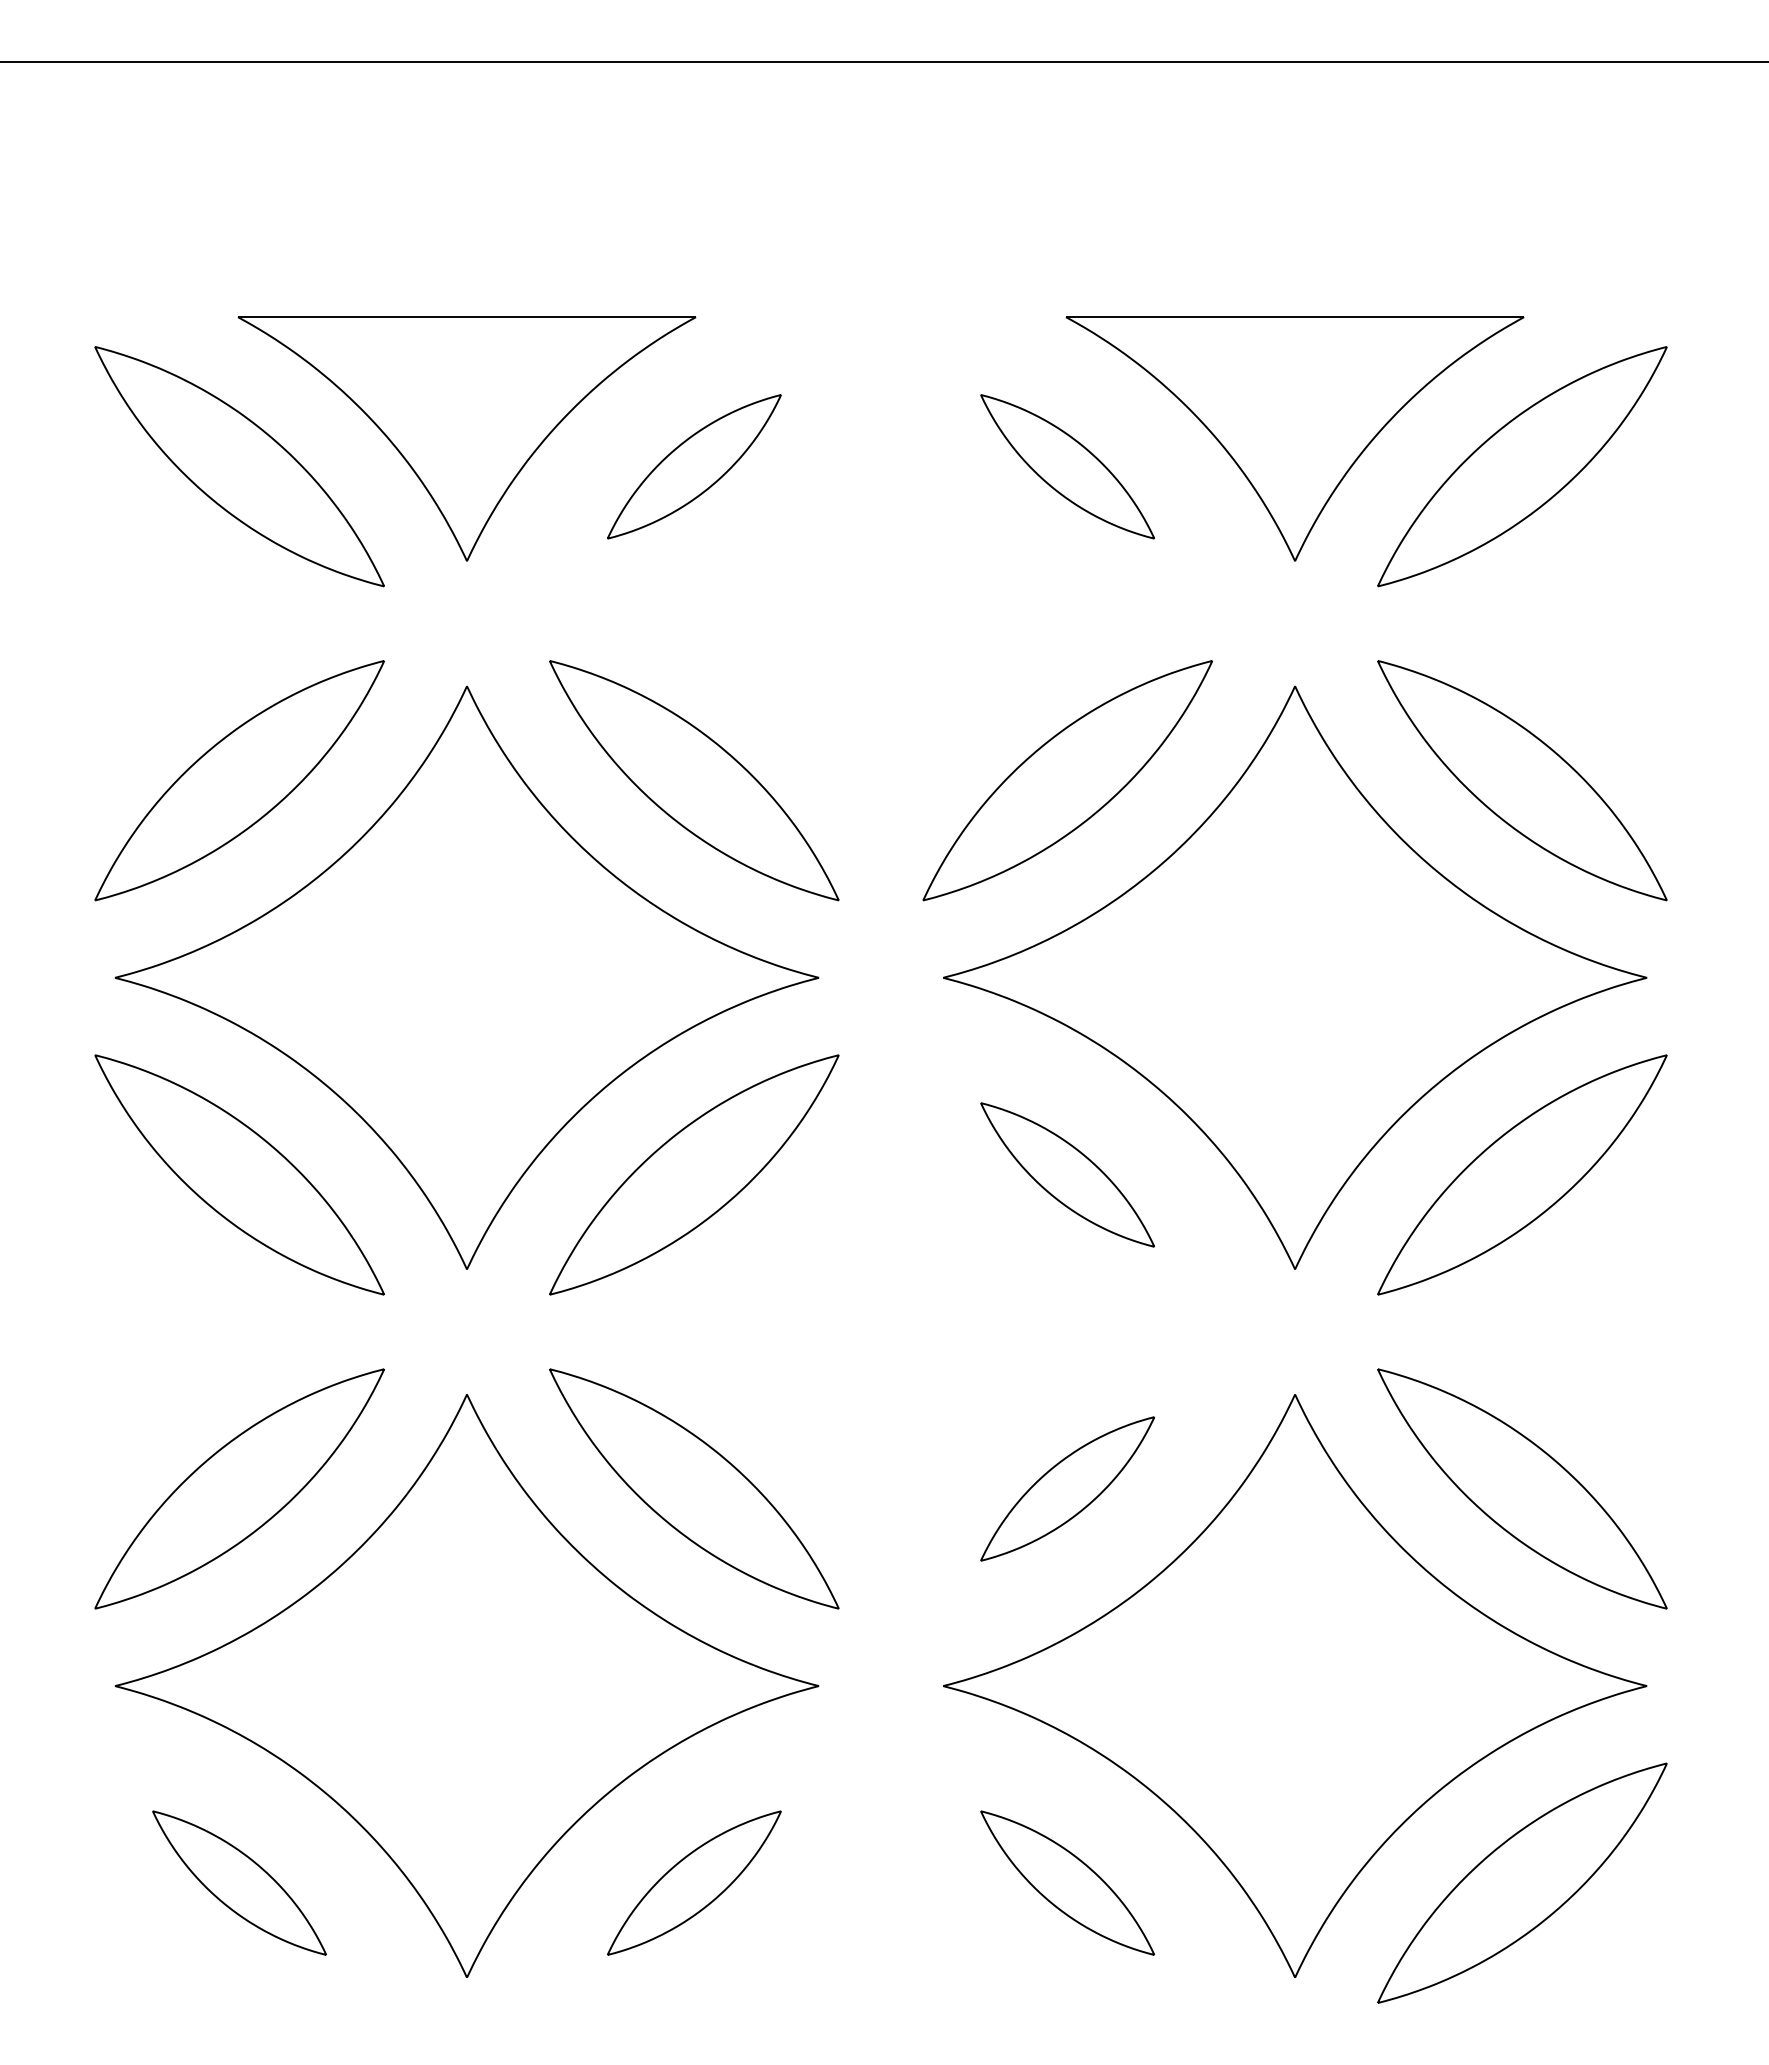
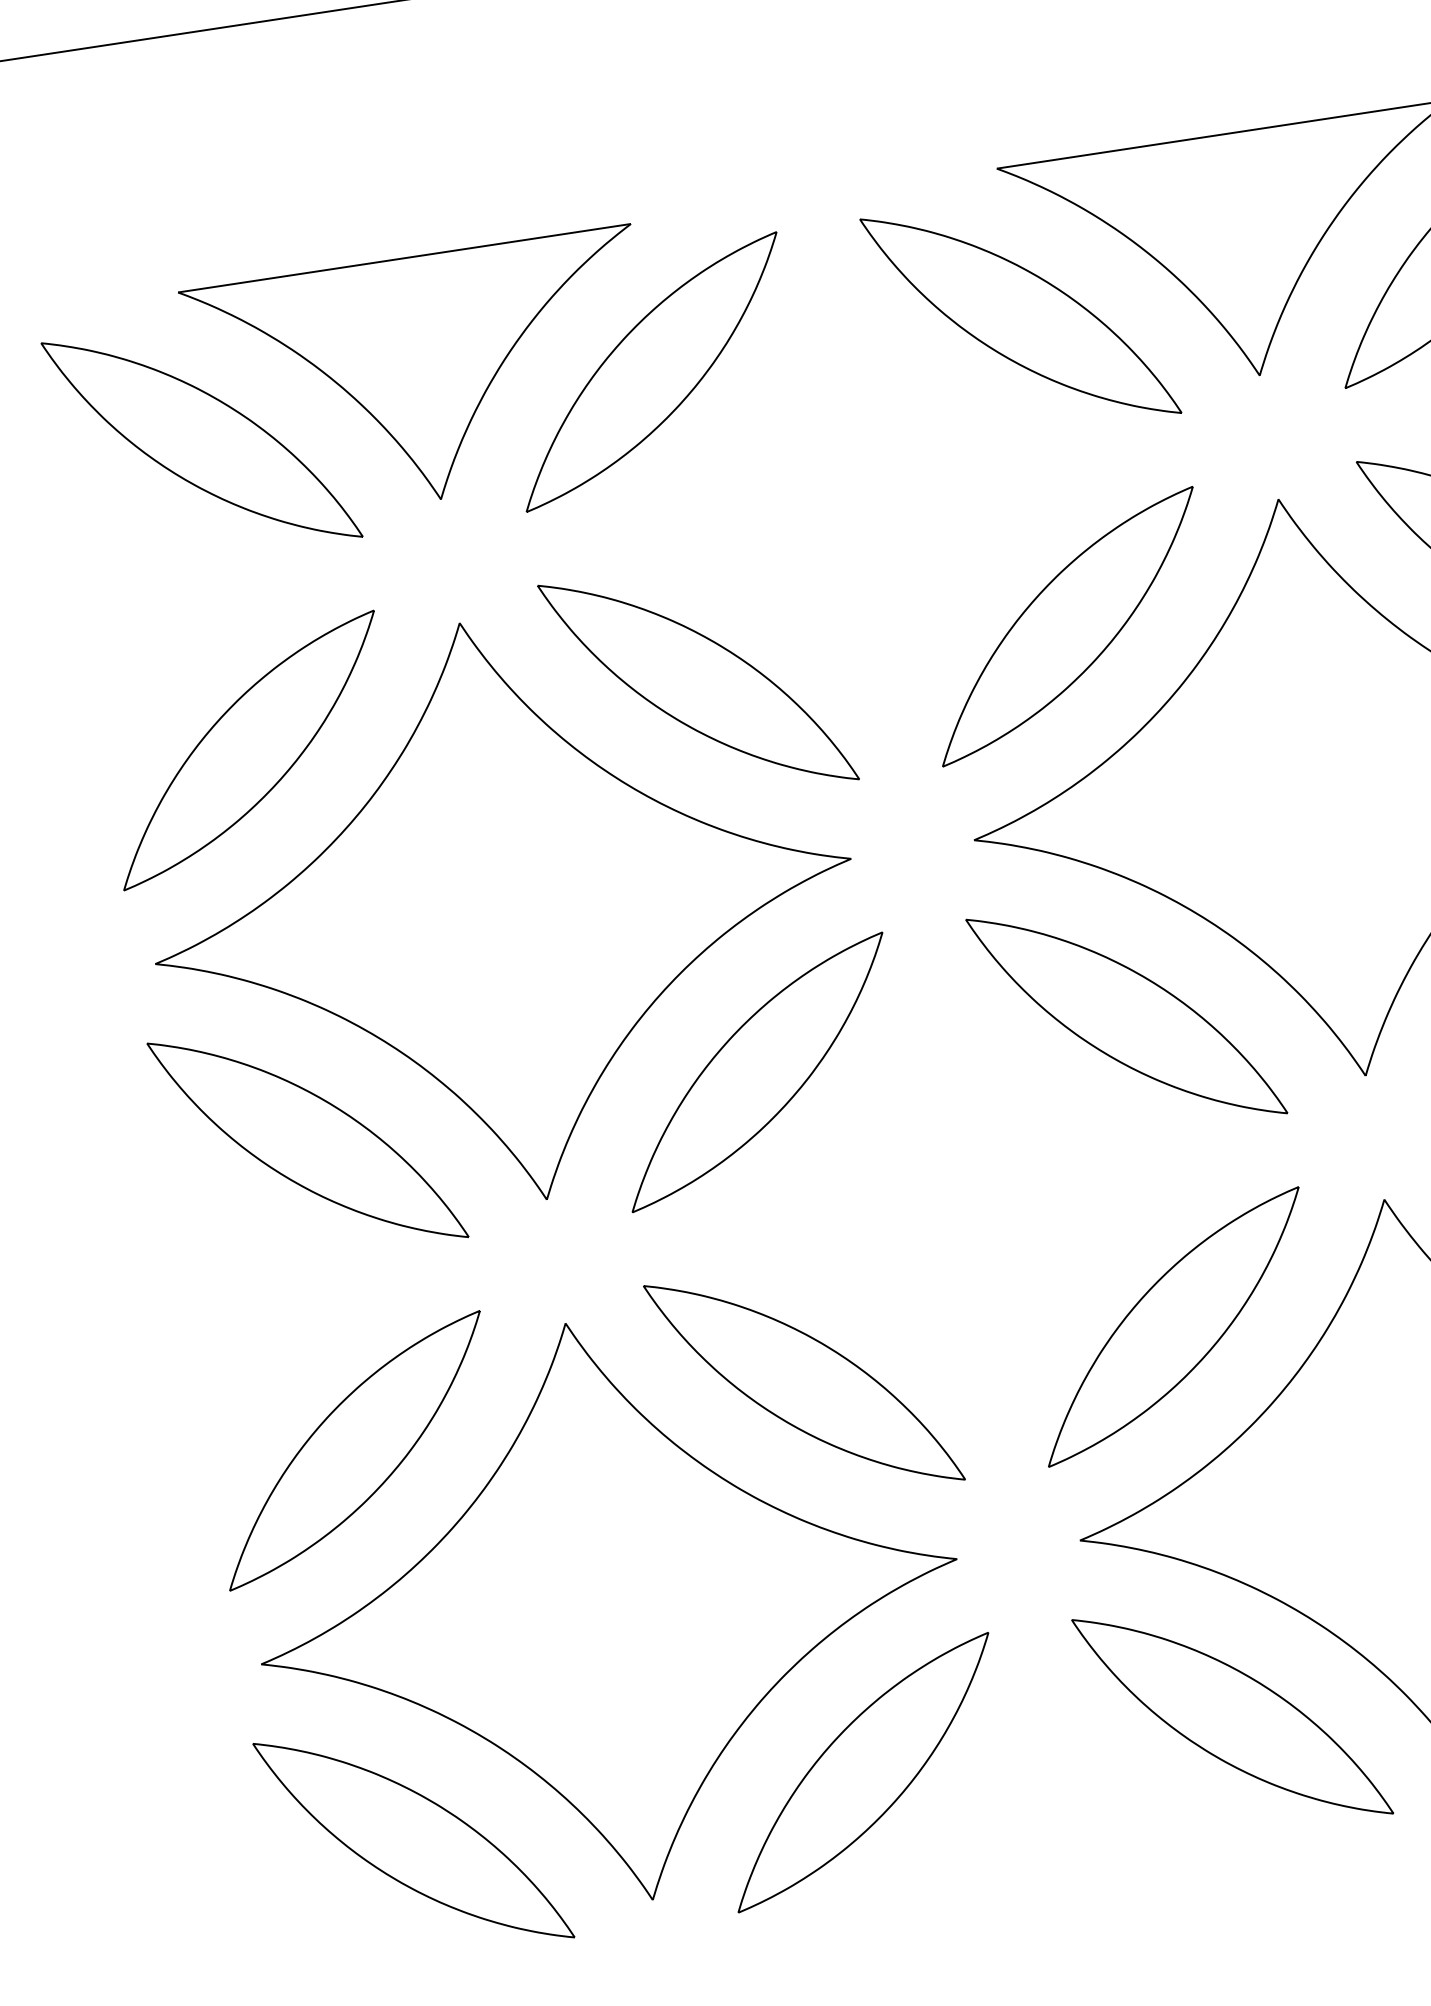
part: (694, 466) -> (651, 371), size x1.67
part: (1067, 466) -> (1020, 316), size x1.67
part: (1067, 1174) -> (1126, 1016), size x1.67
part: (1067, 1488) -> (1173, 1326), size x1.67
part: (239, 1882) -> (413, 1839), size x1.67
part: (694, 1882) -> (863, 1771), size x1.67
part: (1067, 1882) -> (1232, 1716), size x1.67

